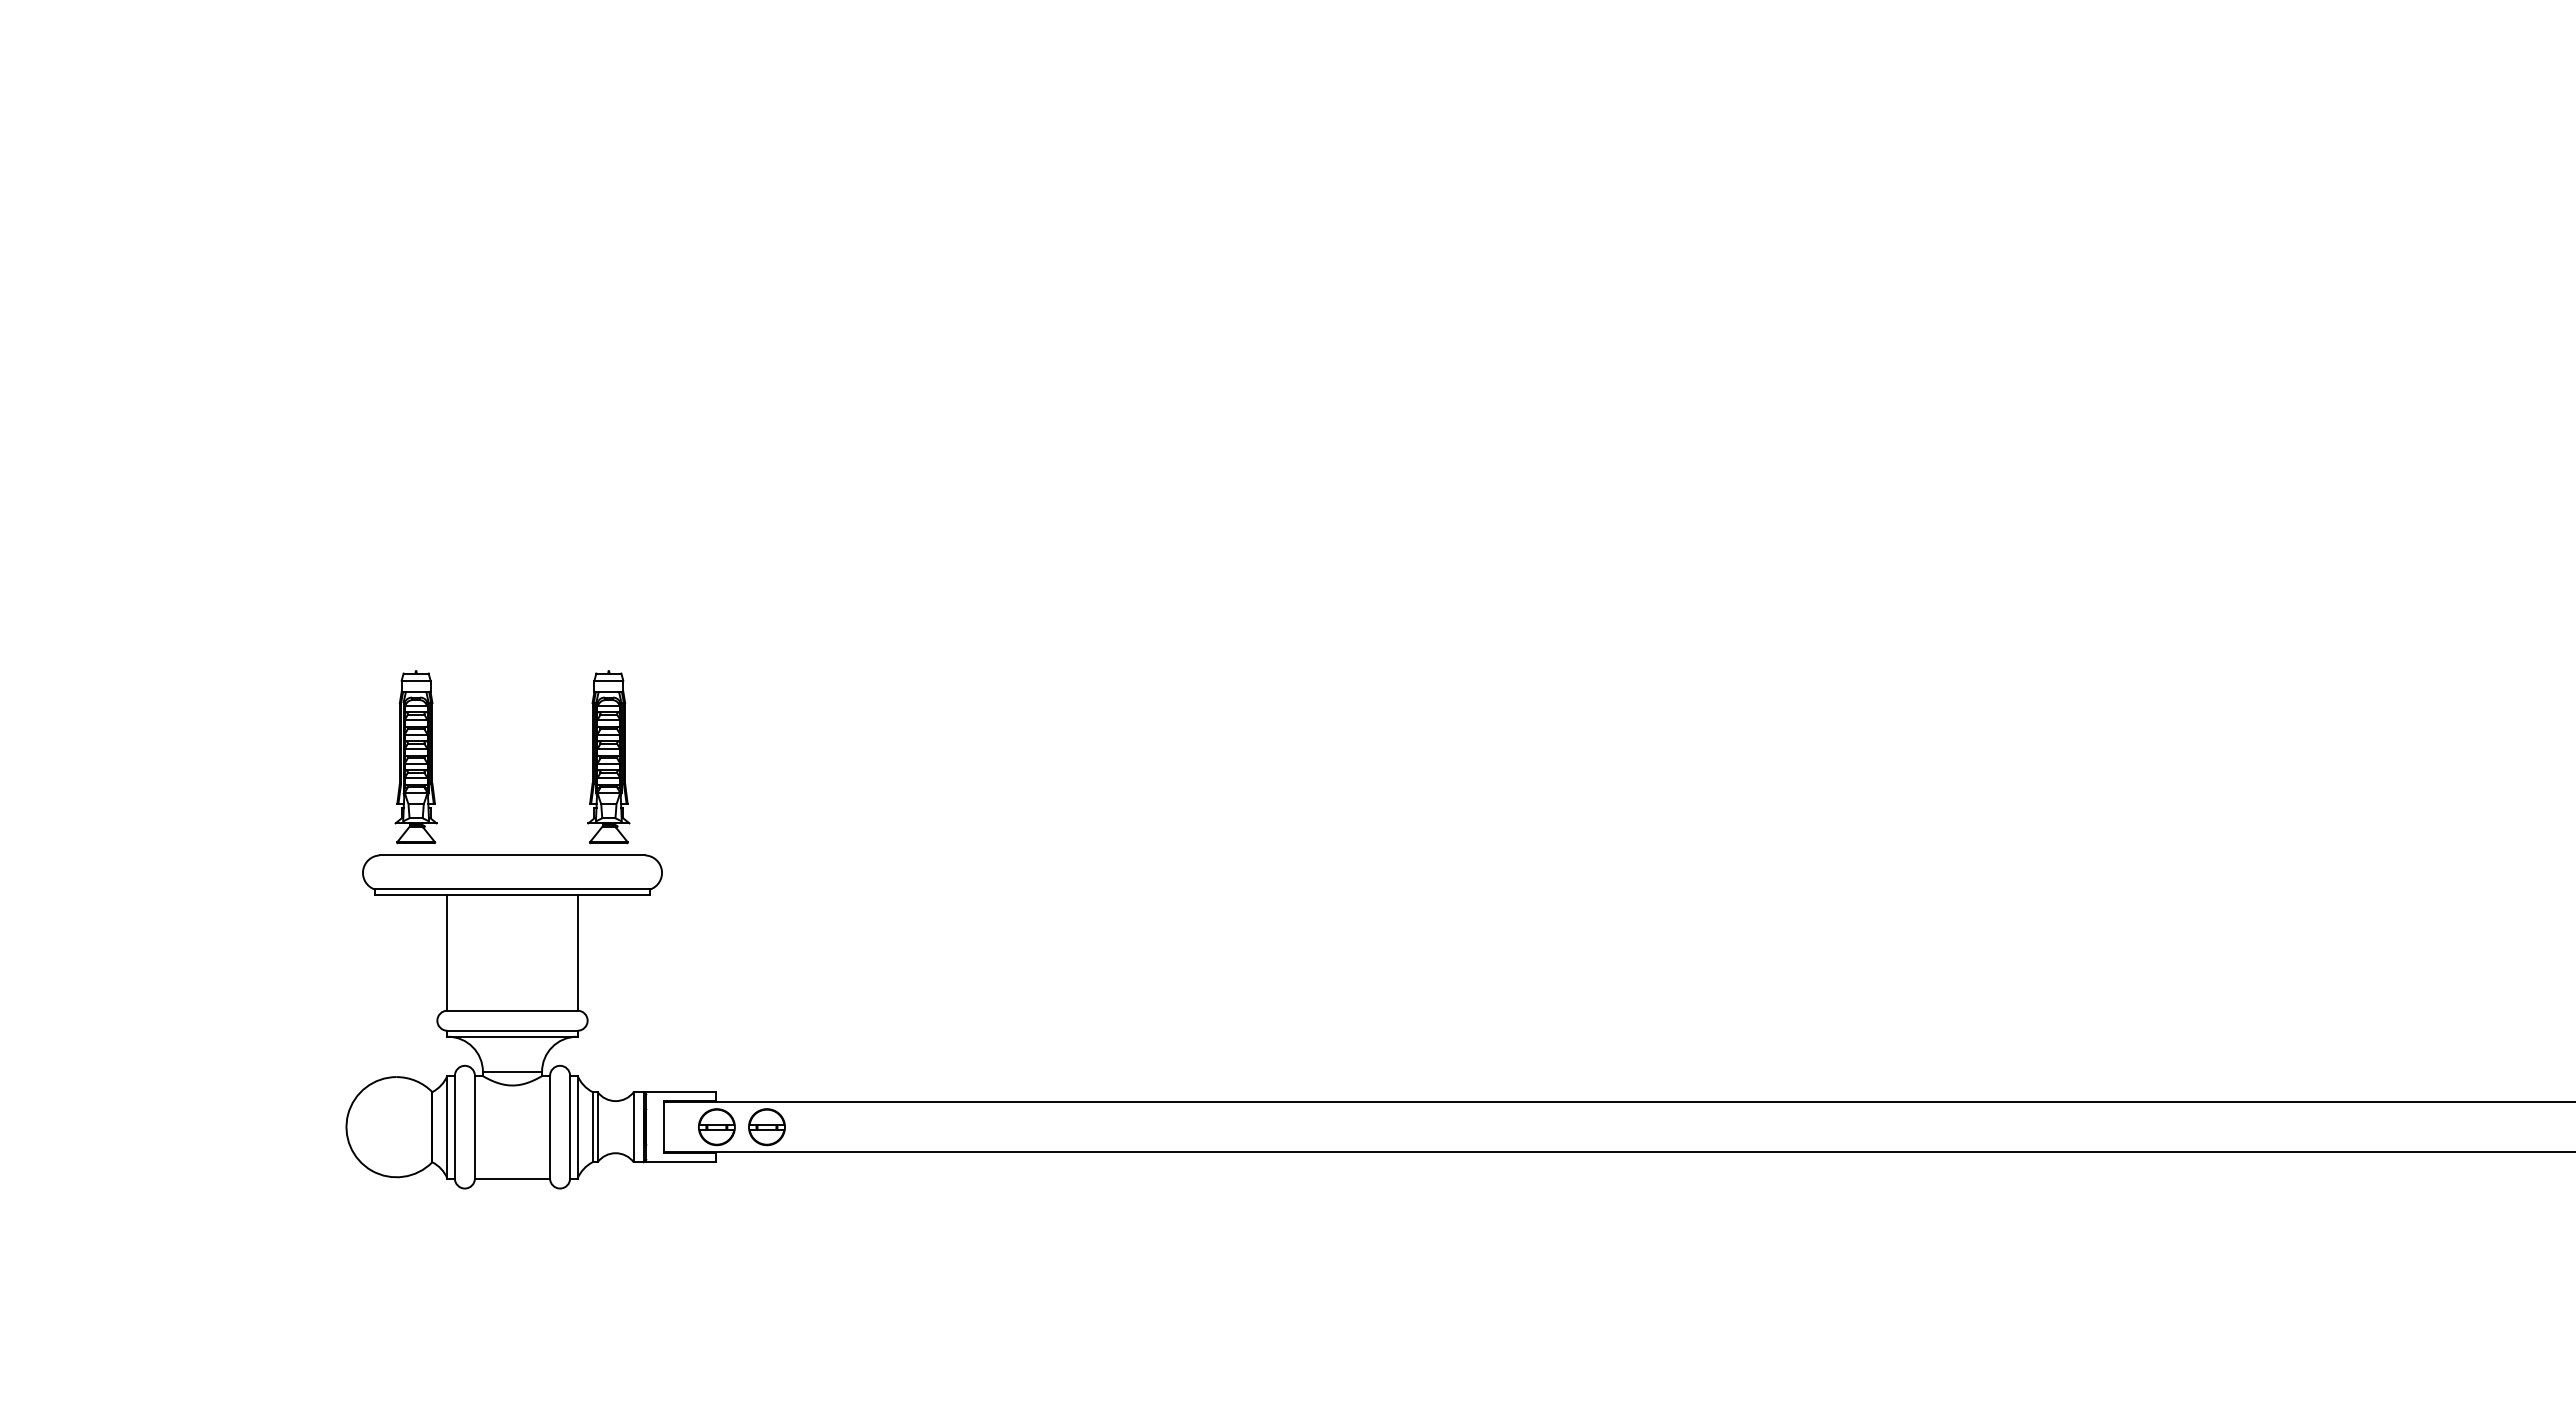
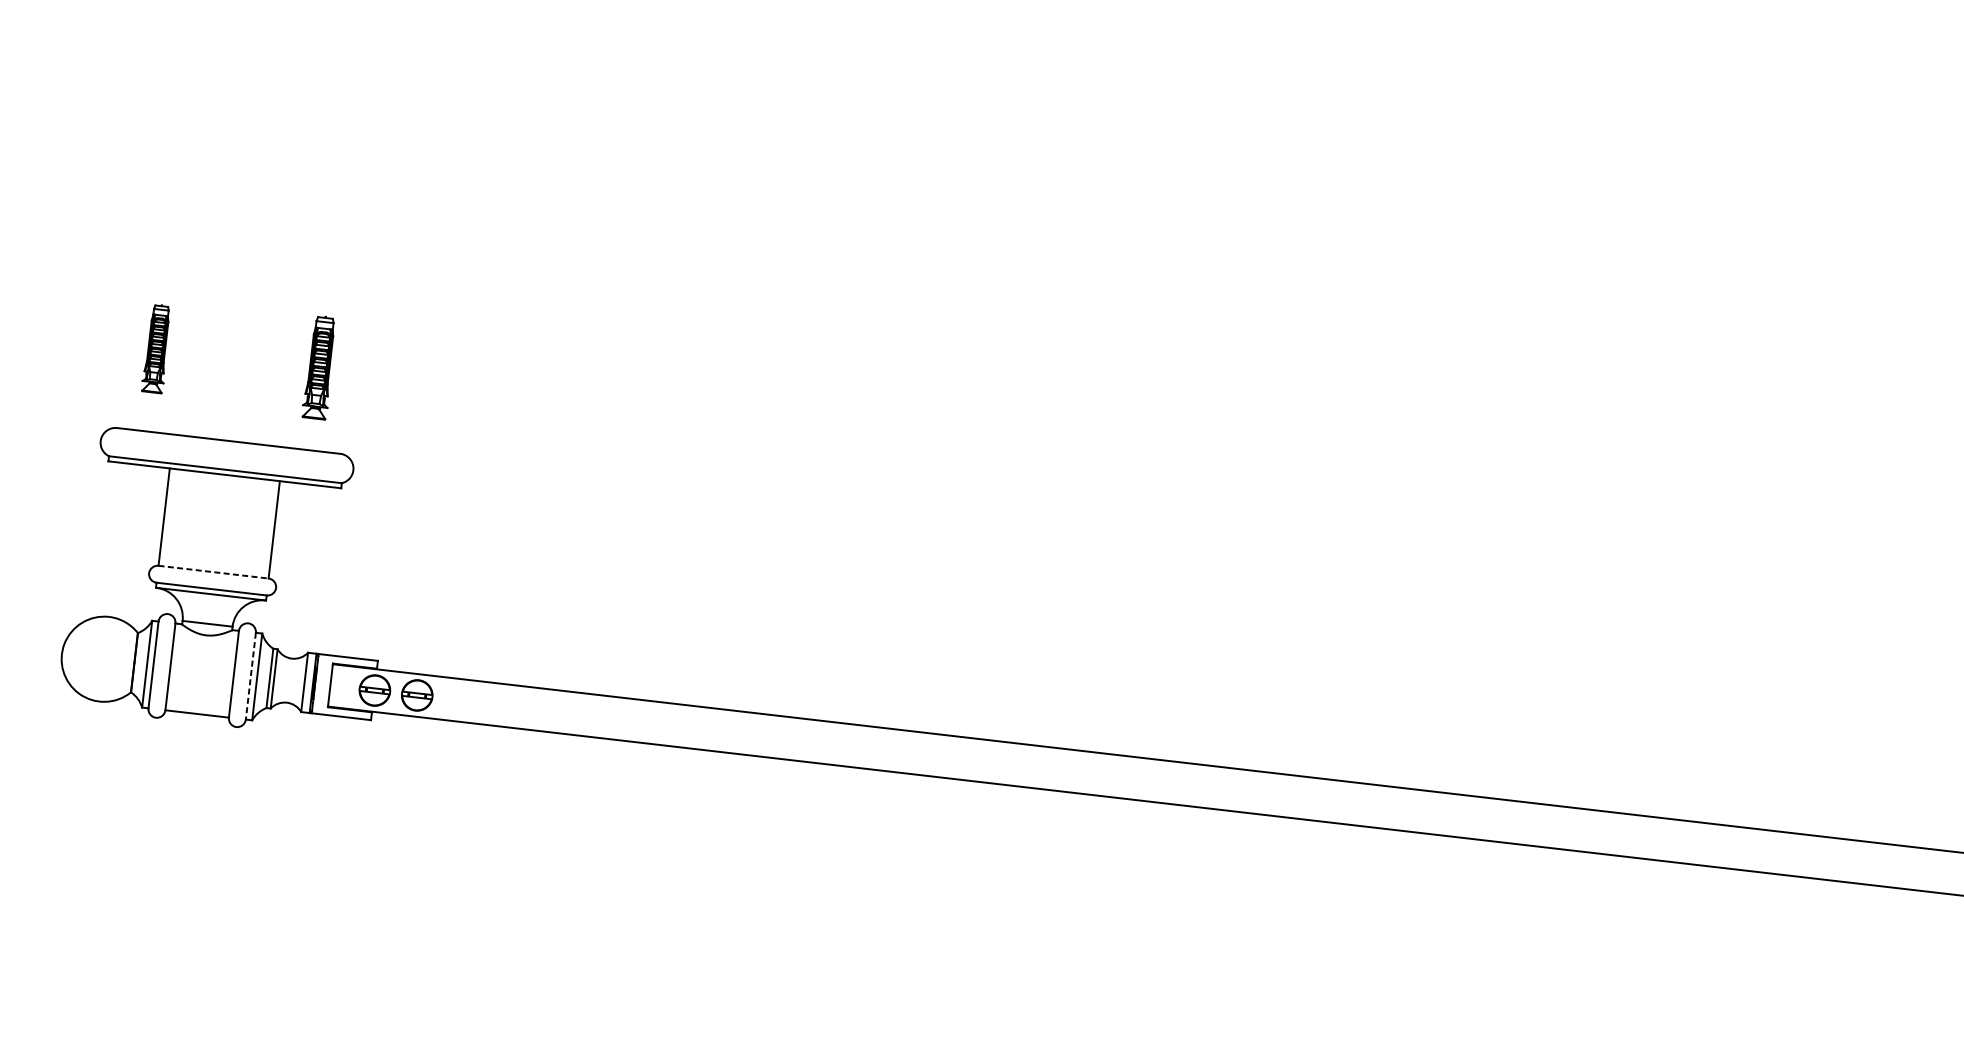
part: (415, 757) -> (156, 348), size x0.6
part: (608, 757) -> (319, 367), size x0.7
line: (513, 1010) -> (214, 572), solid -> dashed
line: (570, 1127) -> (251, 676), solid -> dashed

